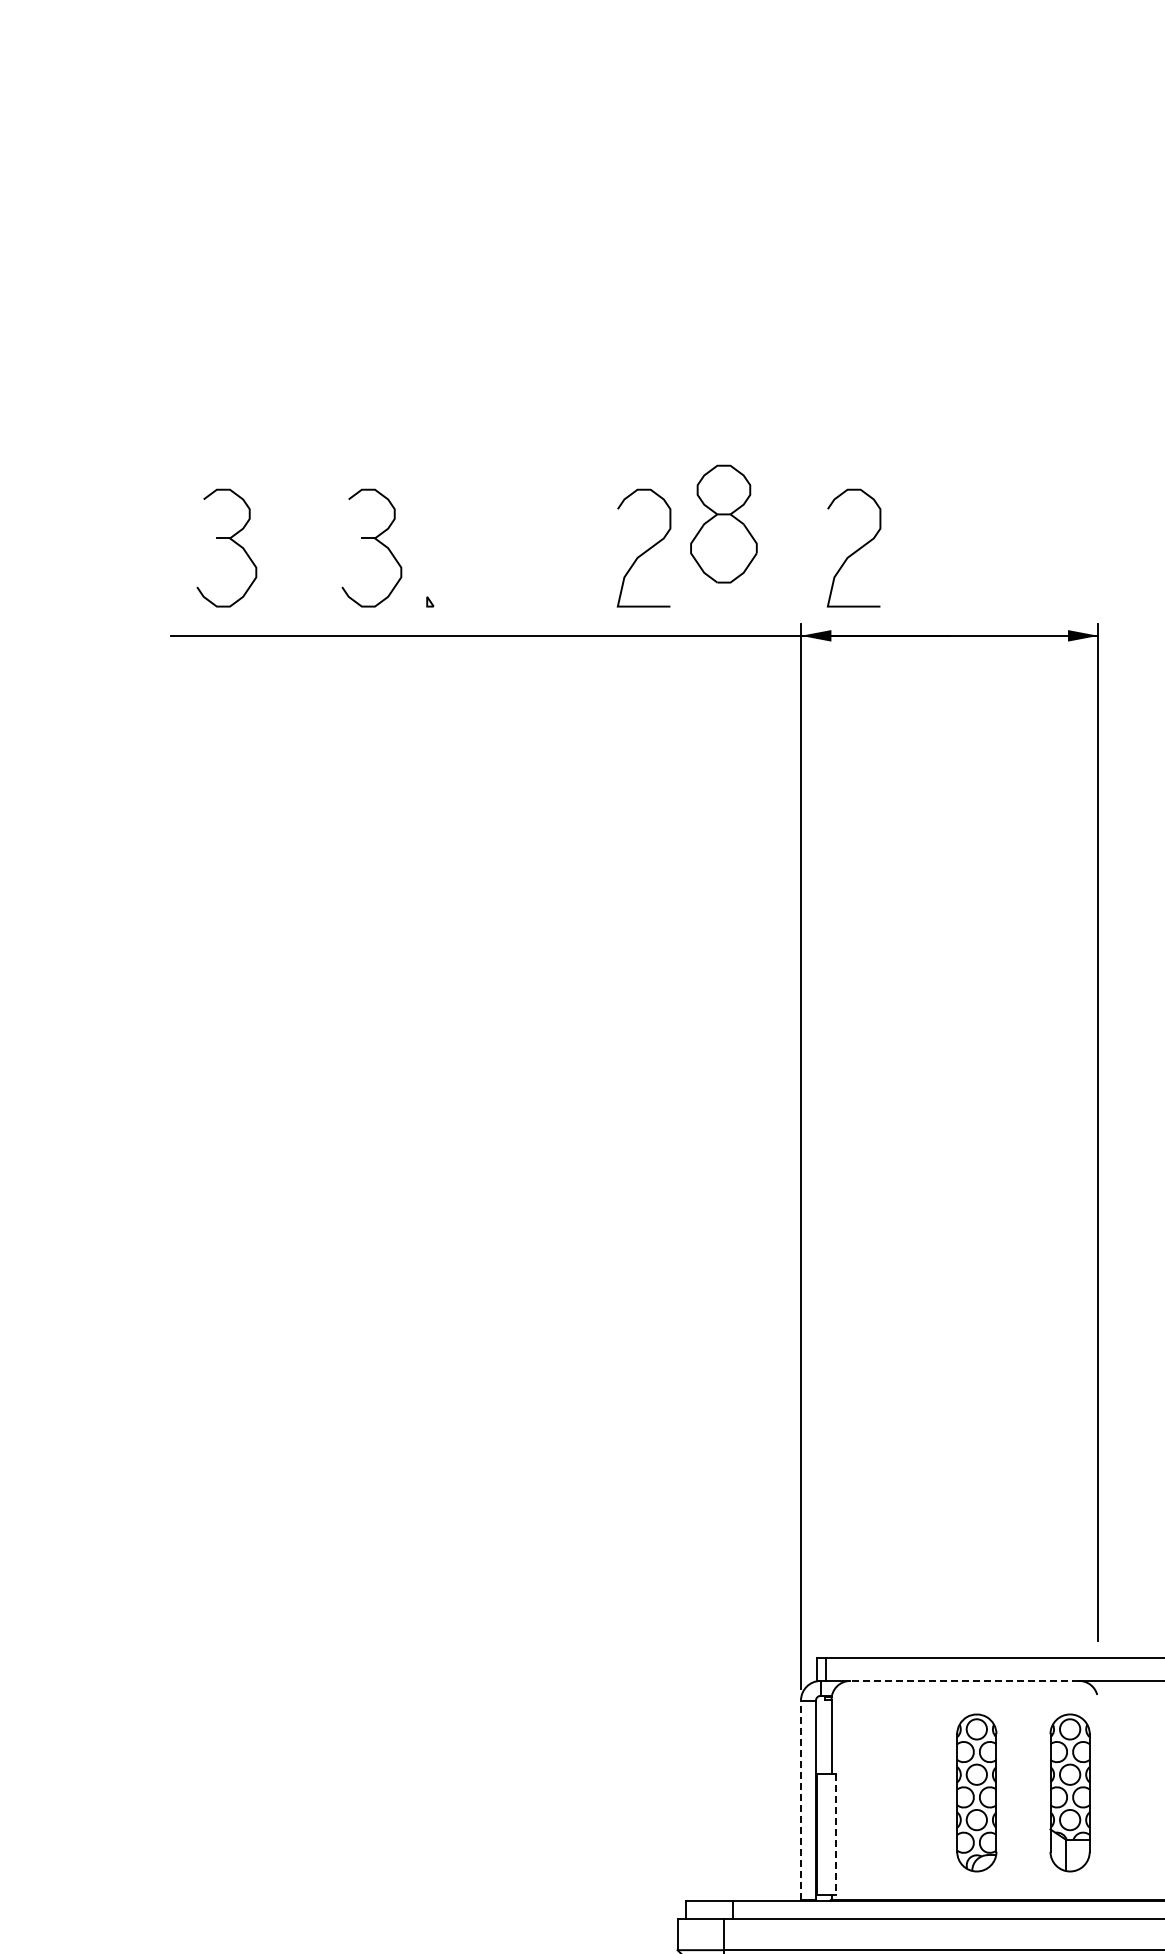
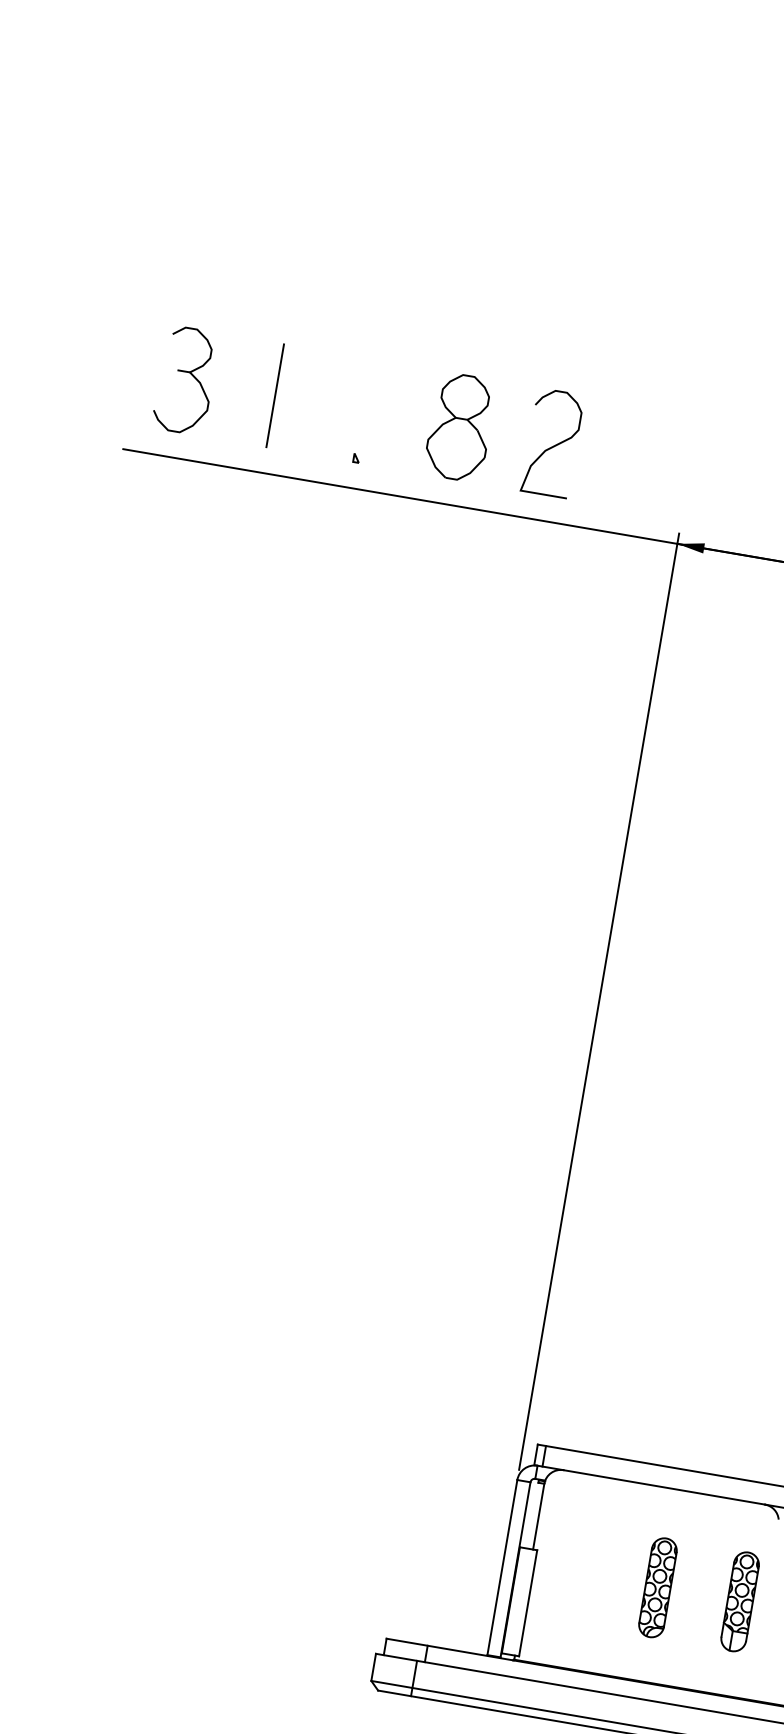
part: (723, 523) -> (459, 426), moved
part: (377, 541) -> (319, 397), removed
line: (328, 547) -> (275, 395), added
curve: (855, 550) -> (738, 477), removed
line: (964, 1680) -> (664, 1486), dashed -> solid
part: (976, 1793) -> (657, 1588), size x0.71
part: (1070, 1793) -> (740, 1602), size x0.71
line: (801, 1800) -> (502, 1567), dashed -> solid
line: (836, 1835) -> (528, 1604), dashed -> solid

